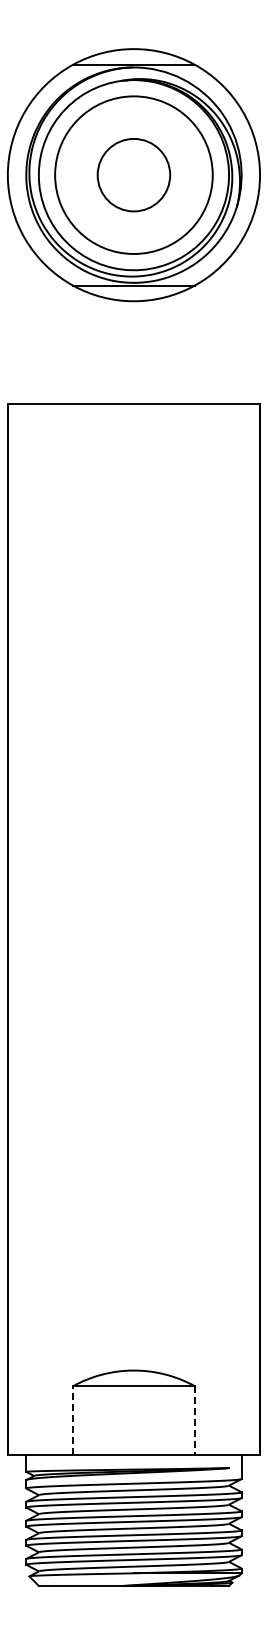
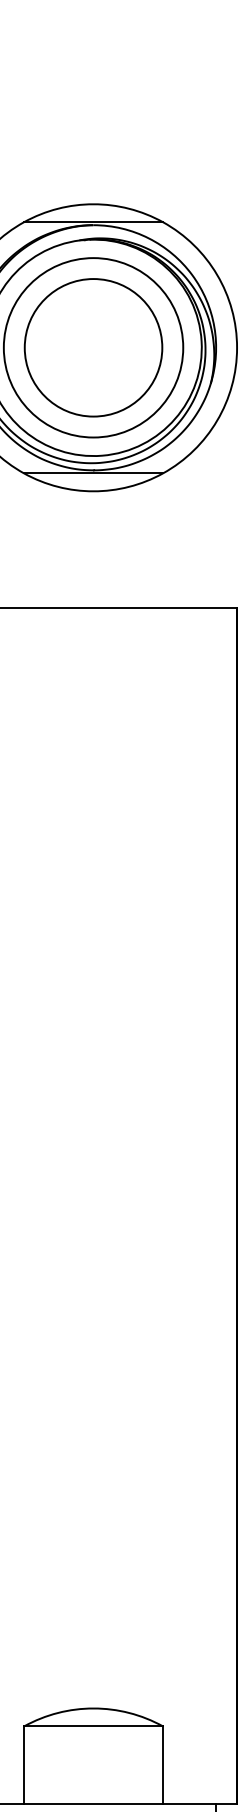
circle: (133, 174) -> (93, 347), size x1.67
line: (72, 1419) -> (23, 1764), dashed -> solid
line: (195, 1420) -> (163, 1765), dashed -> solid

